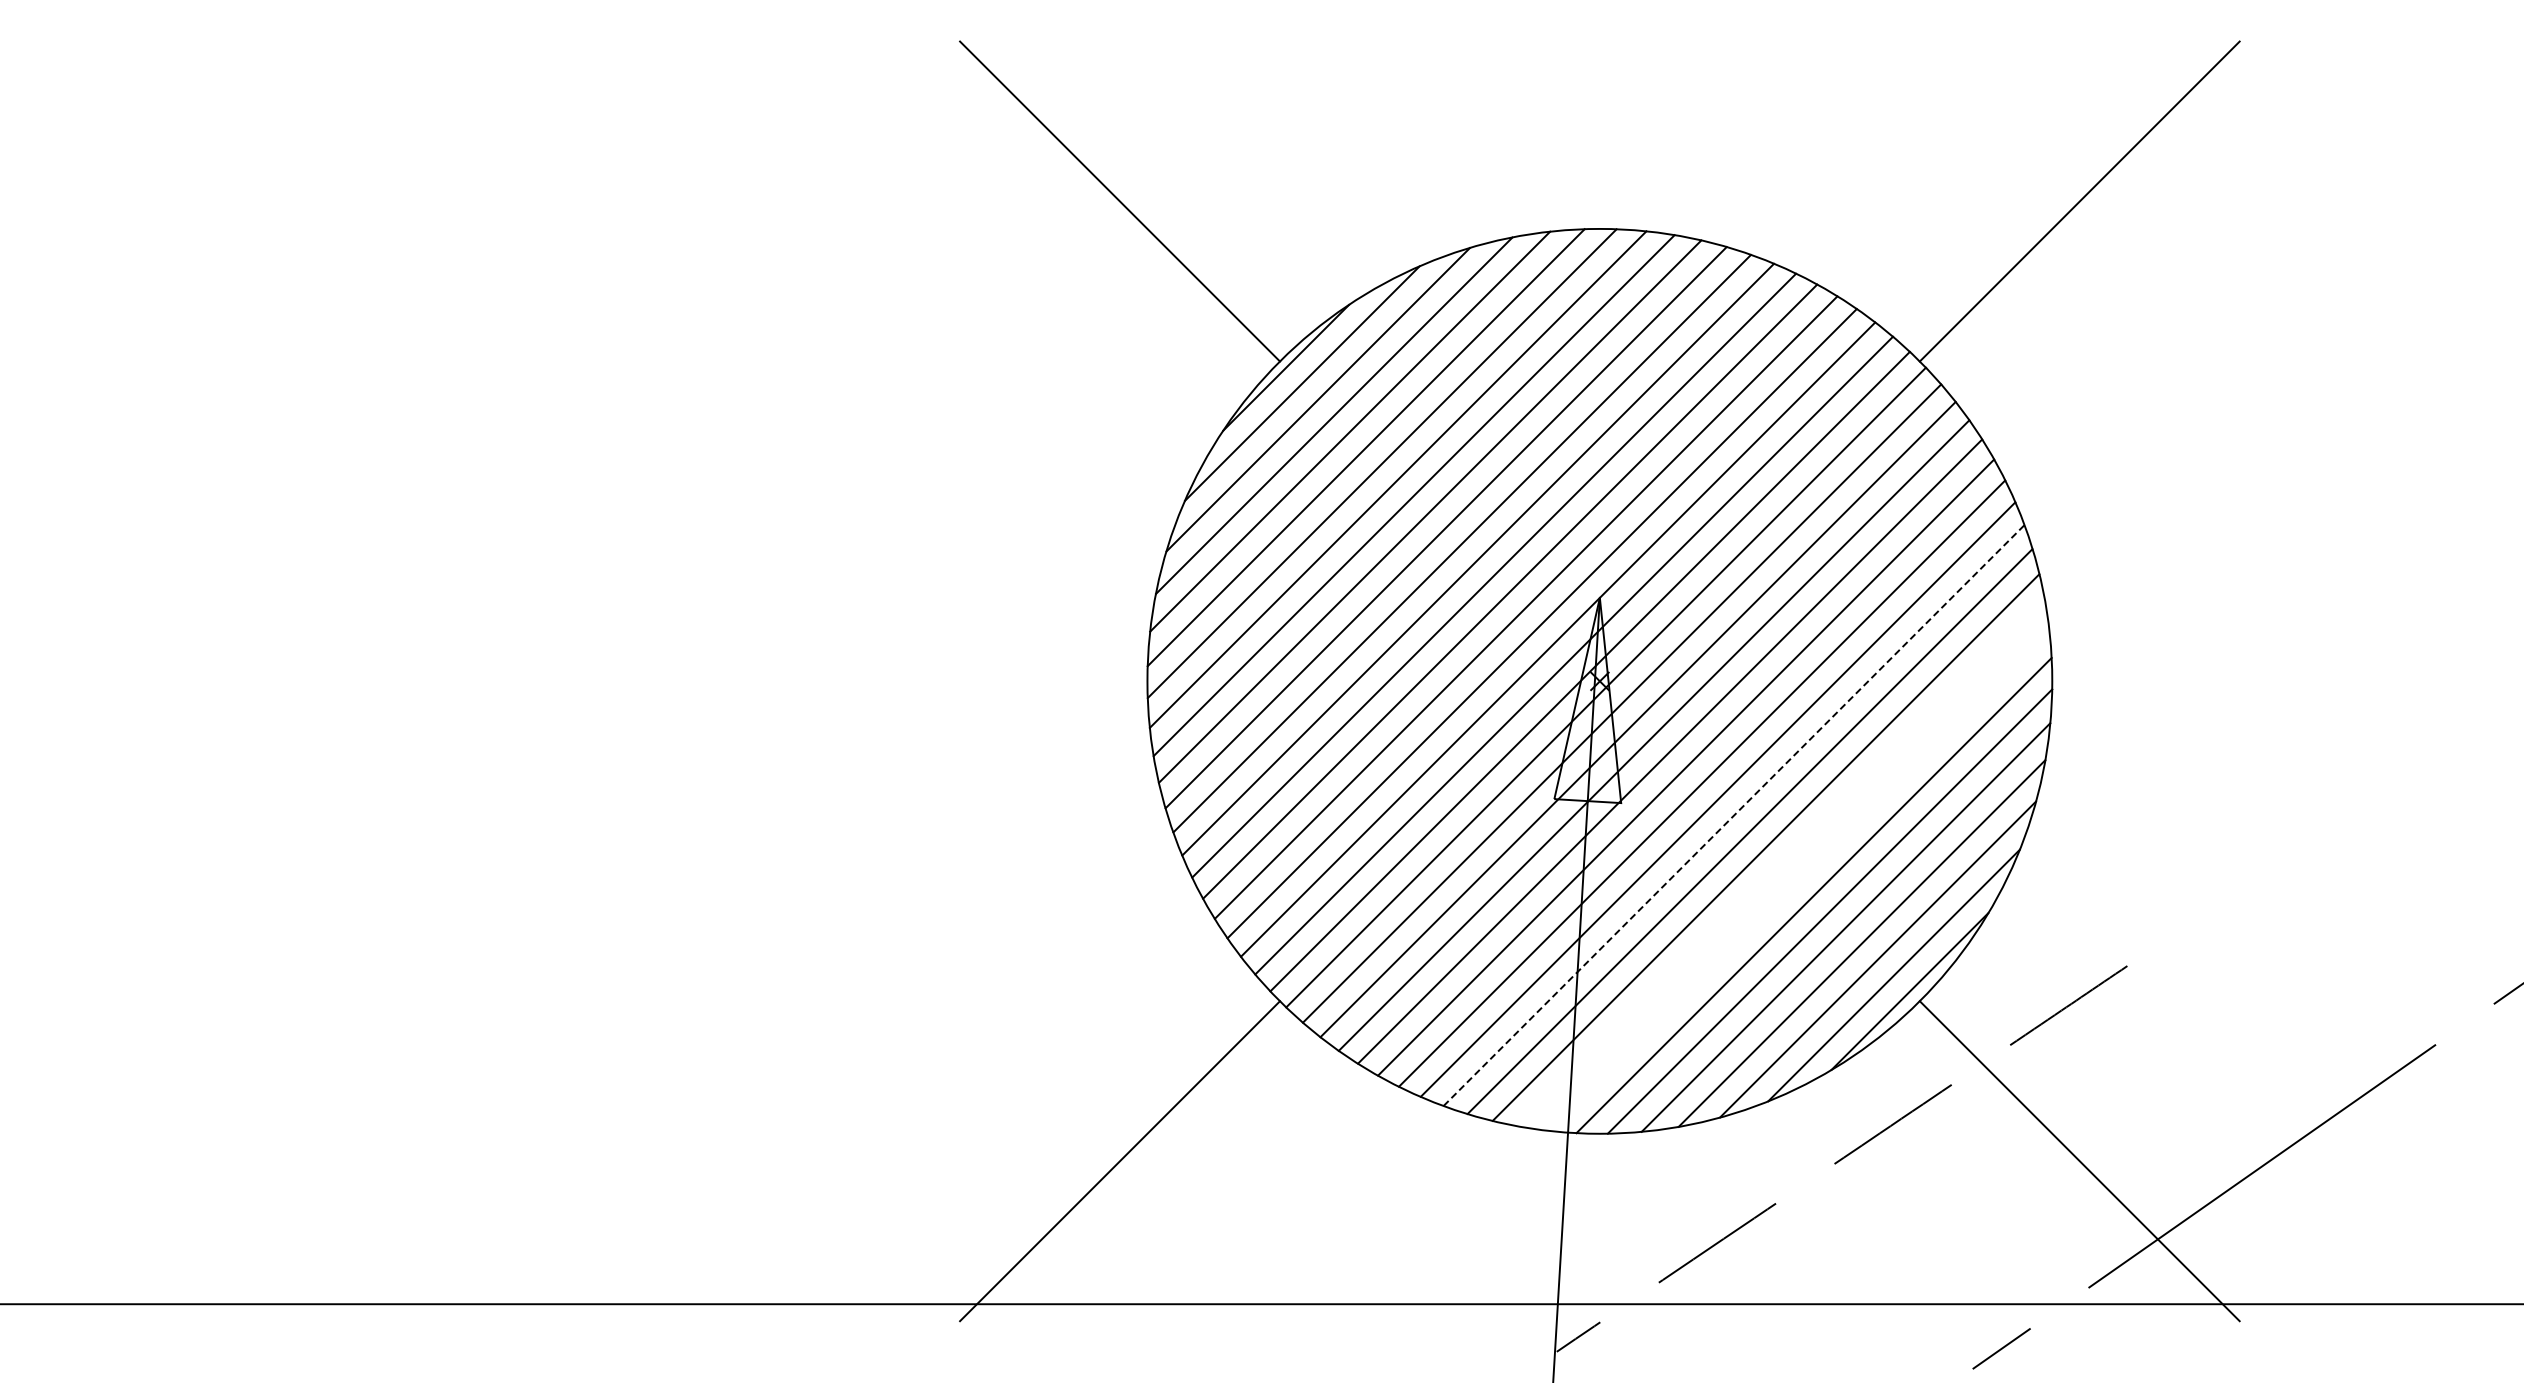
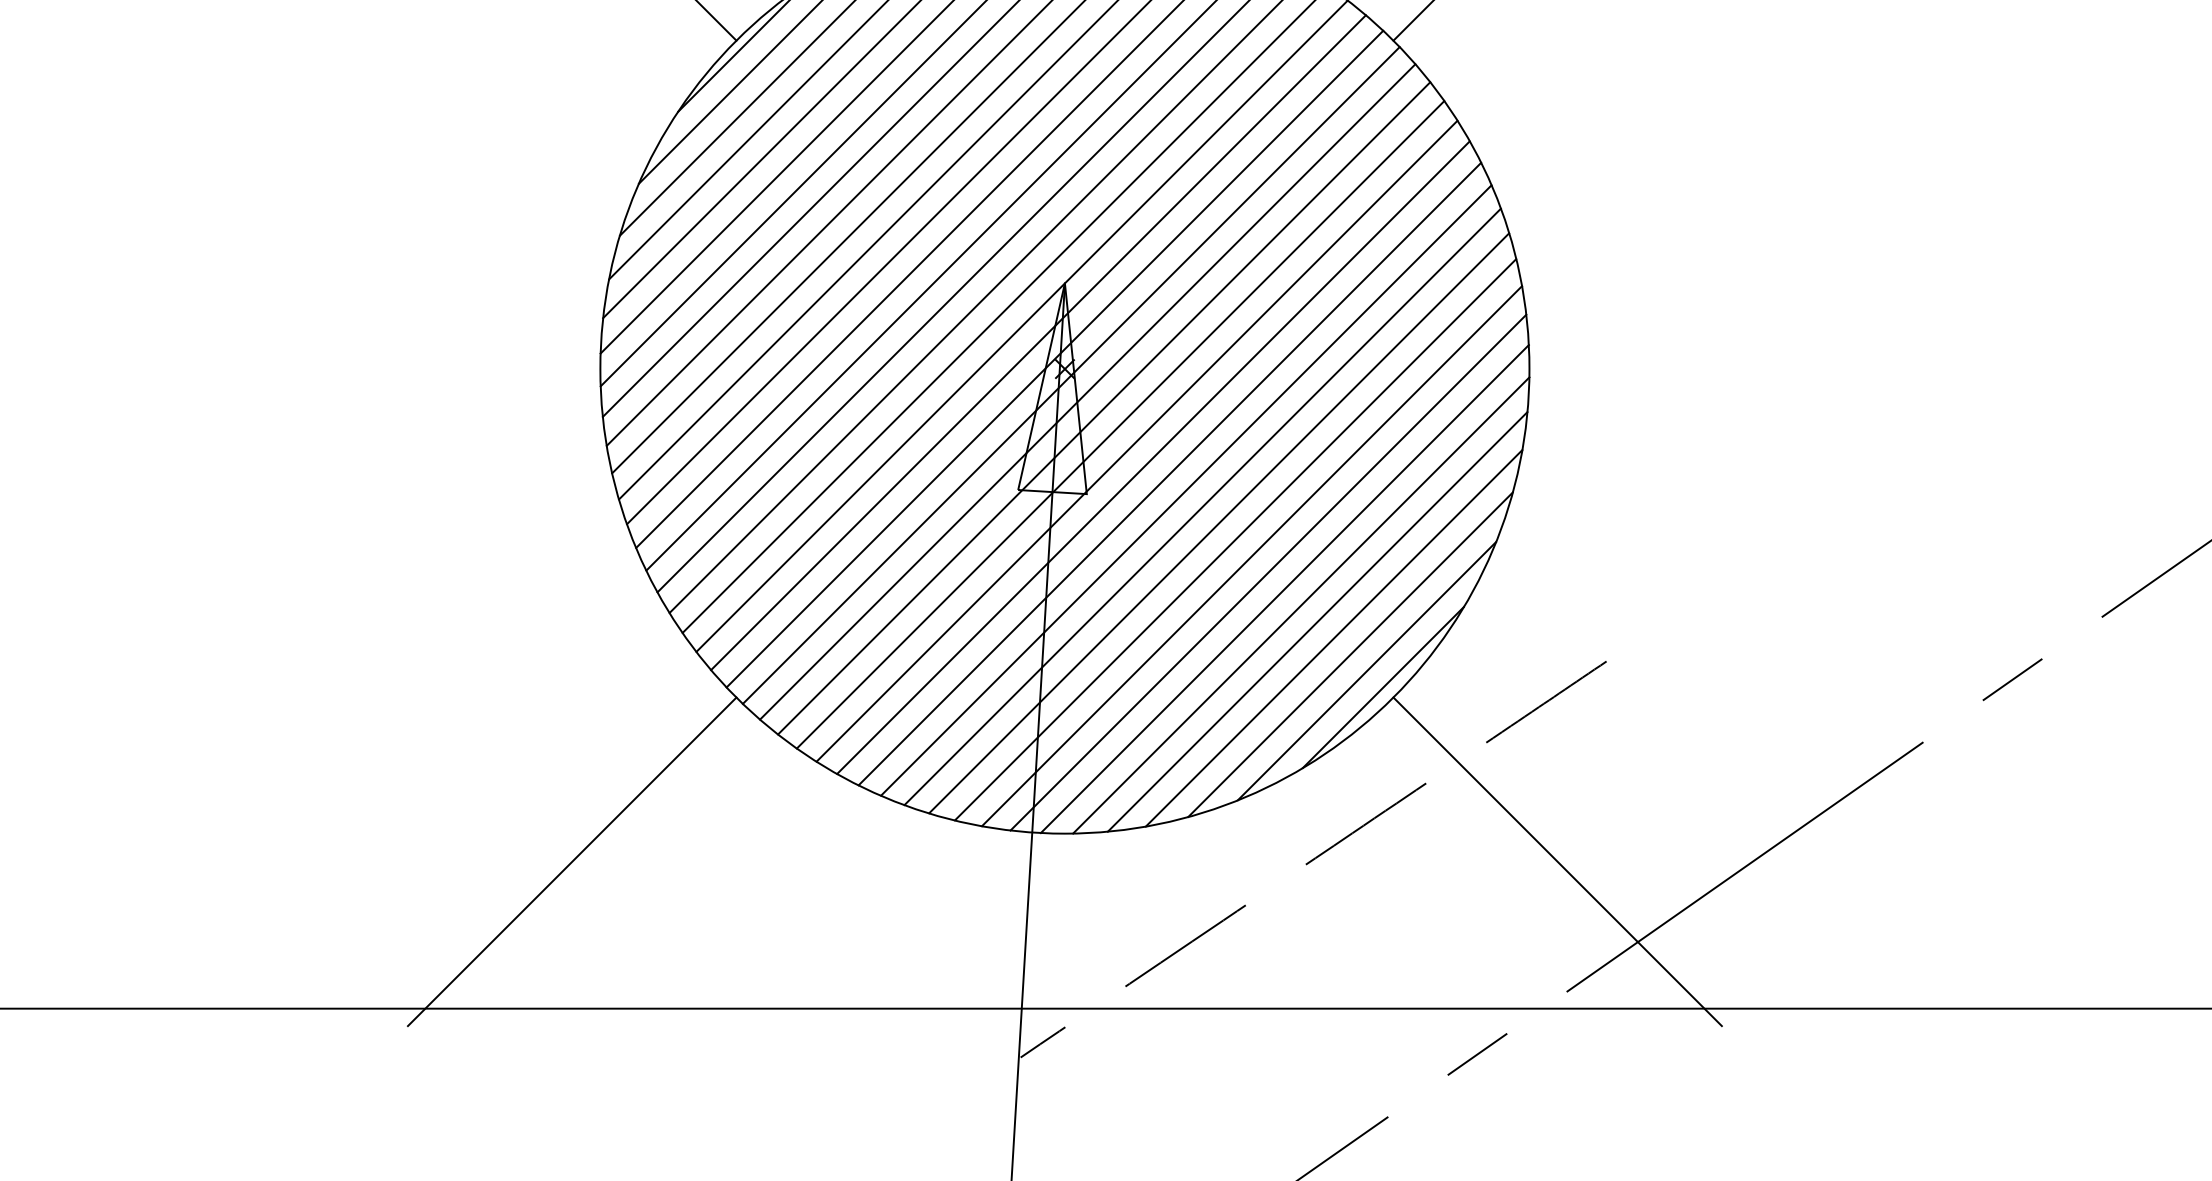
line: (1734, 815) -> (1203, 506), dashed -> solid
line: (1782, 863) -> (1252, 556), added
line: (1797, 879) -> (1267, 572), added

